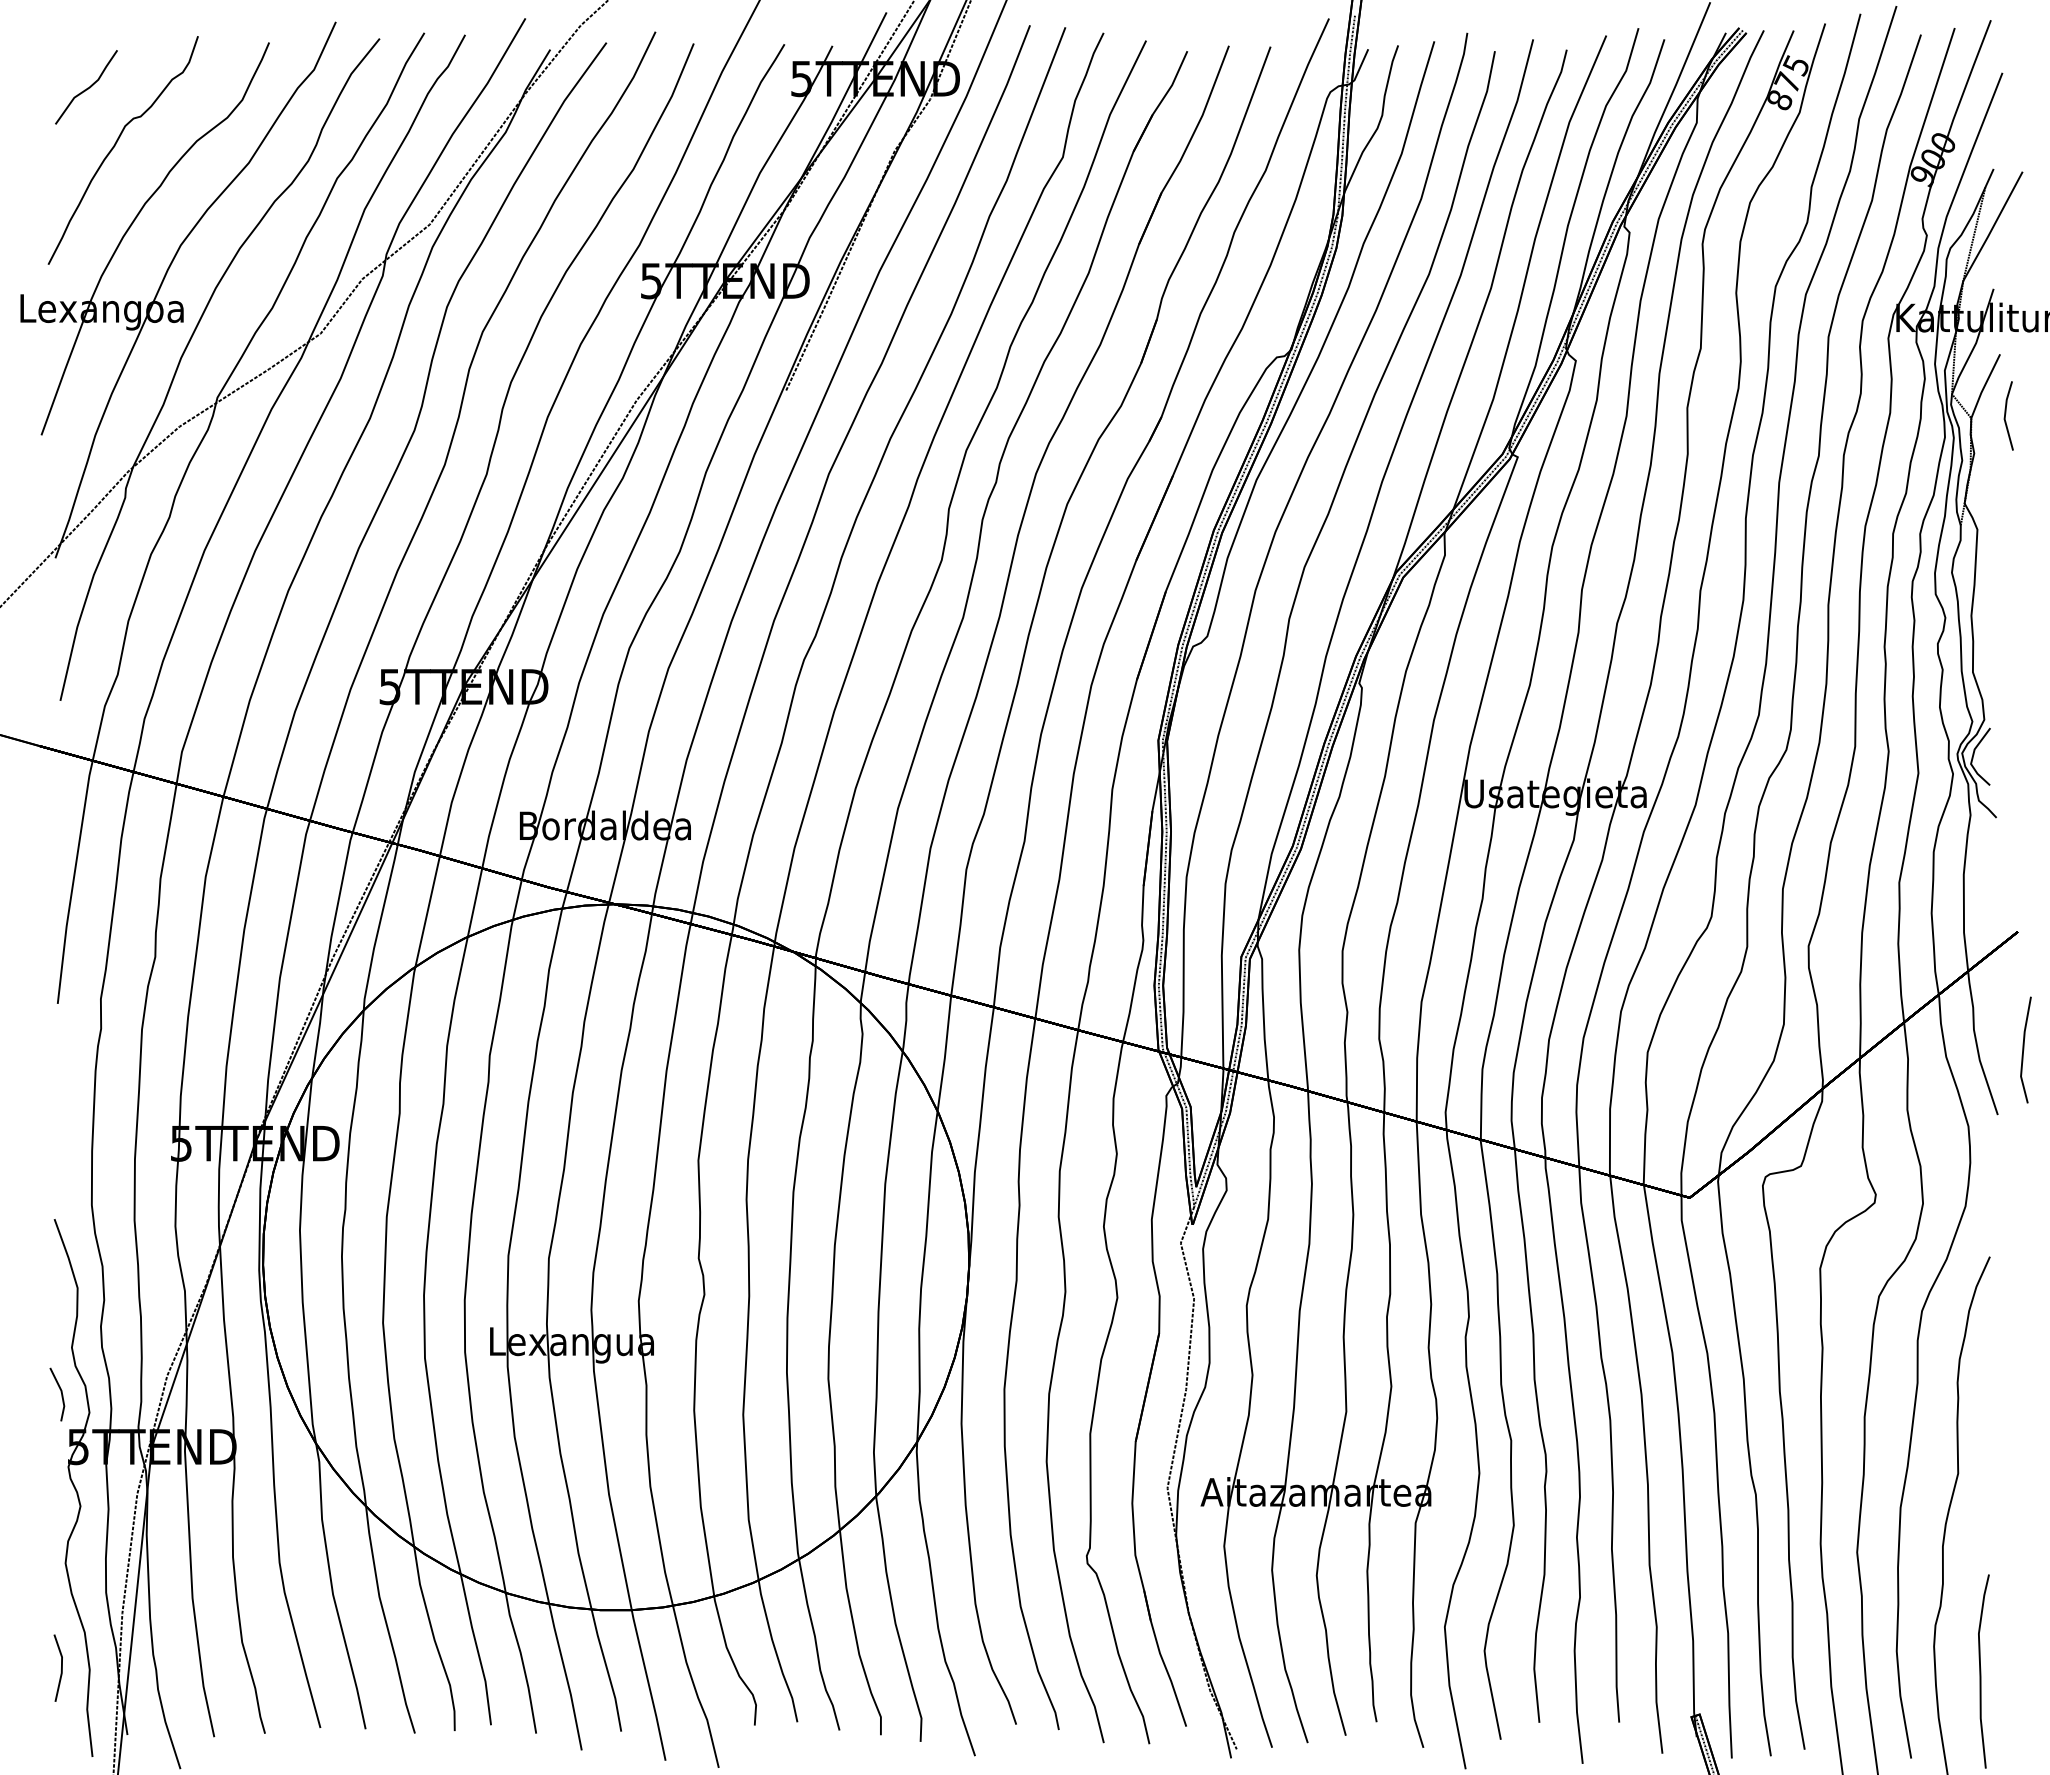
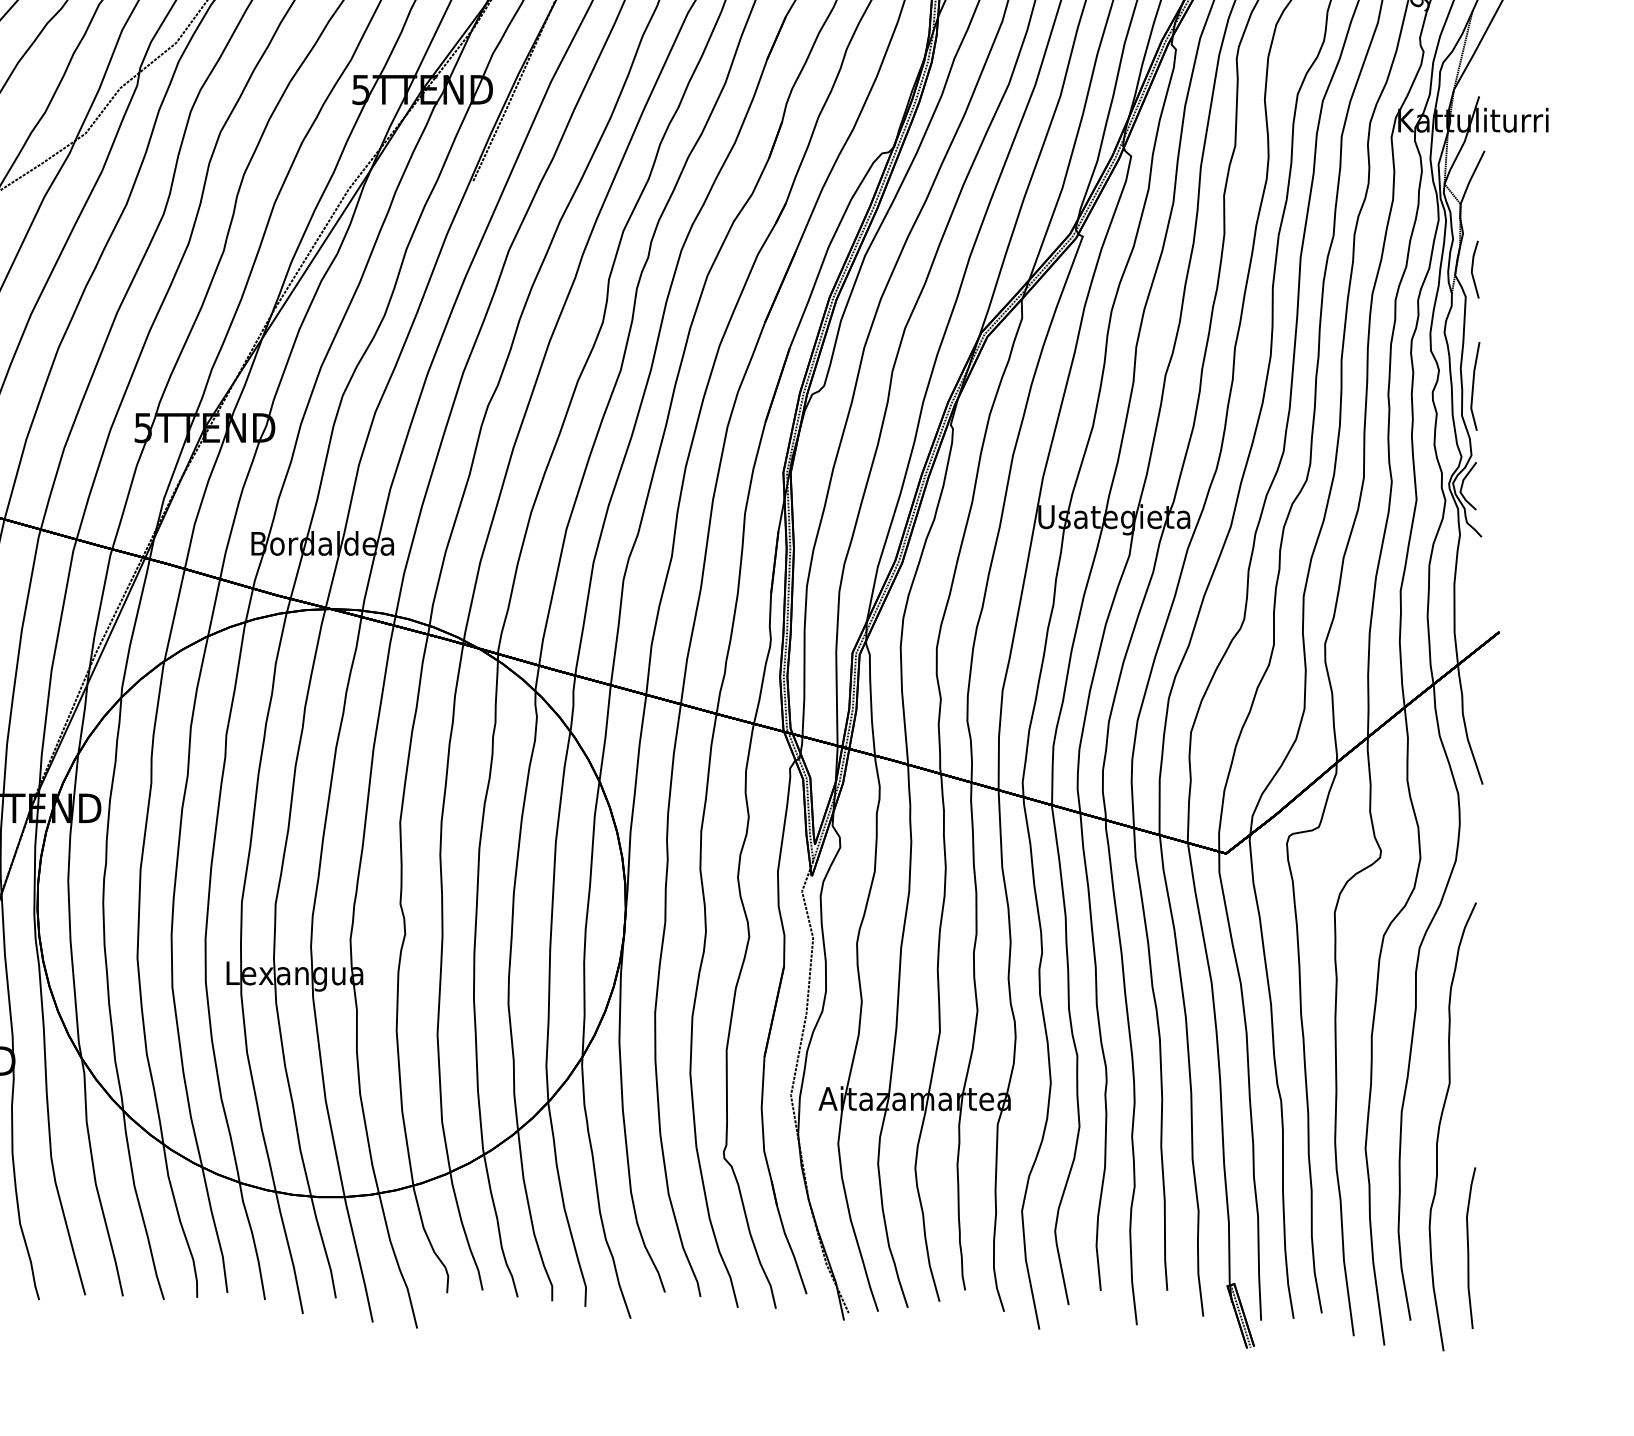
line: (2006, 413) -> (1473, 267), moved
line: (2024, 1049) -> (1474, 385), moved

